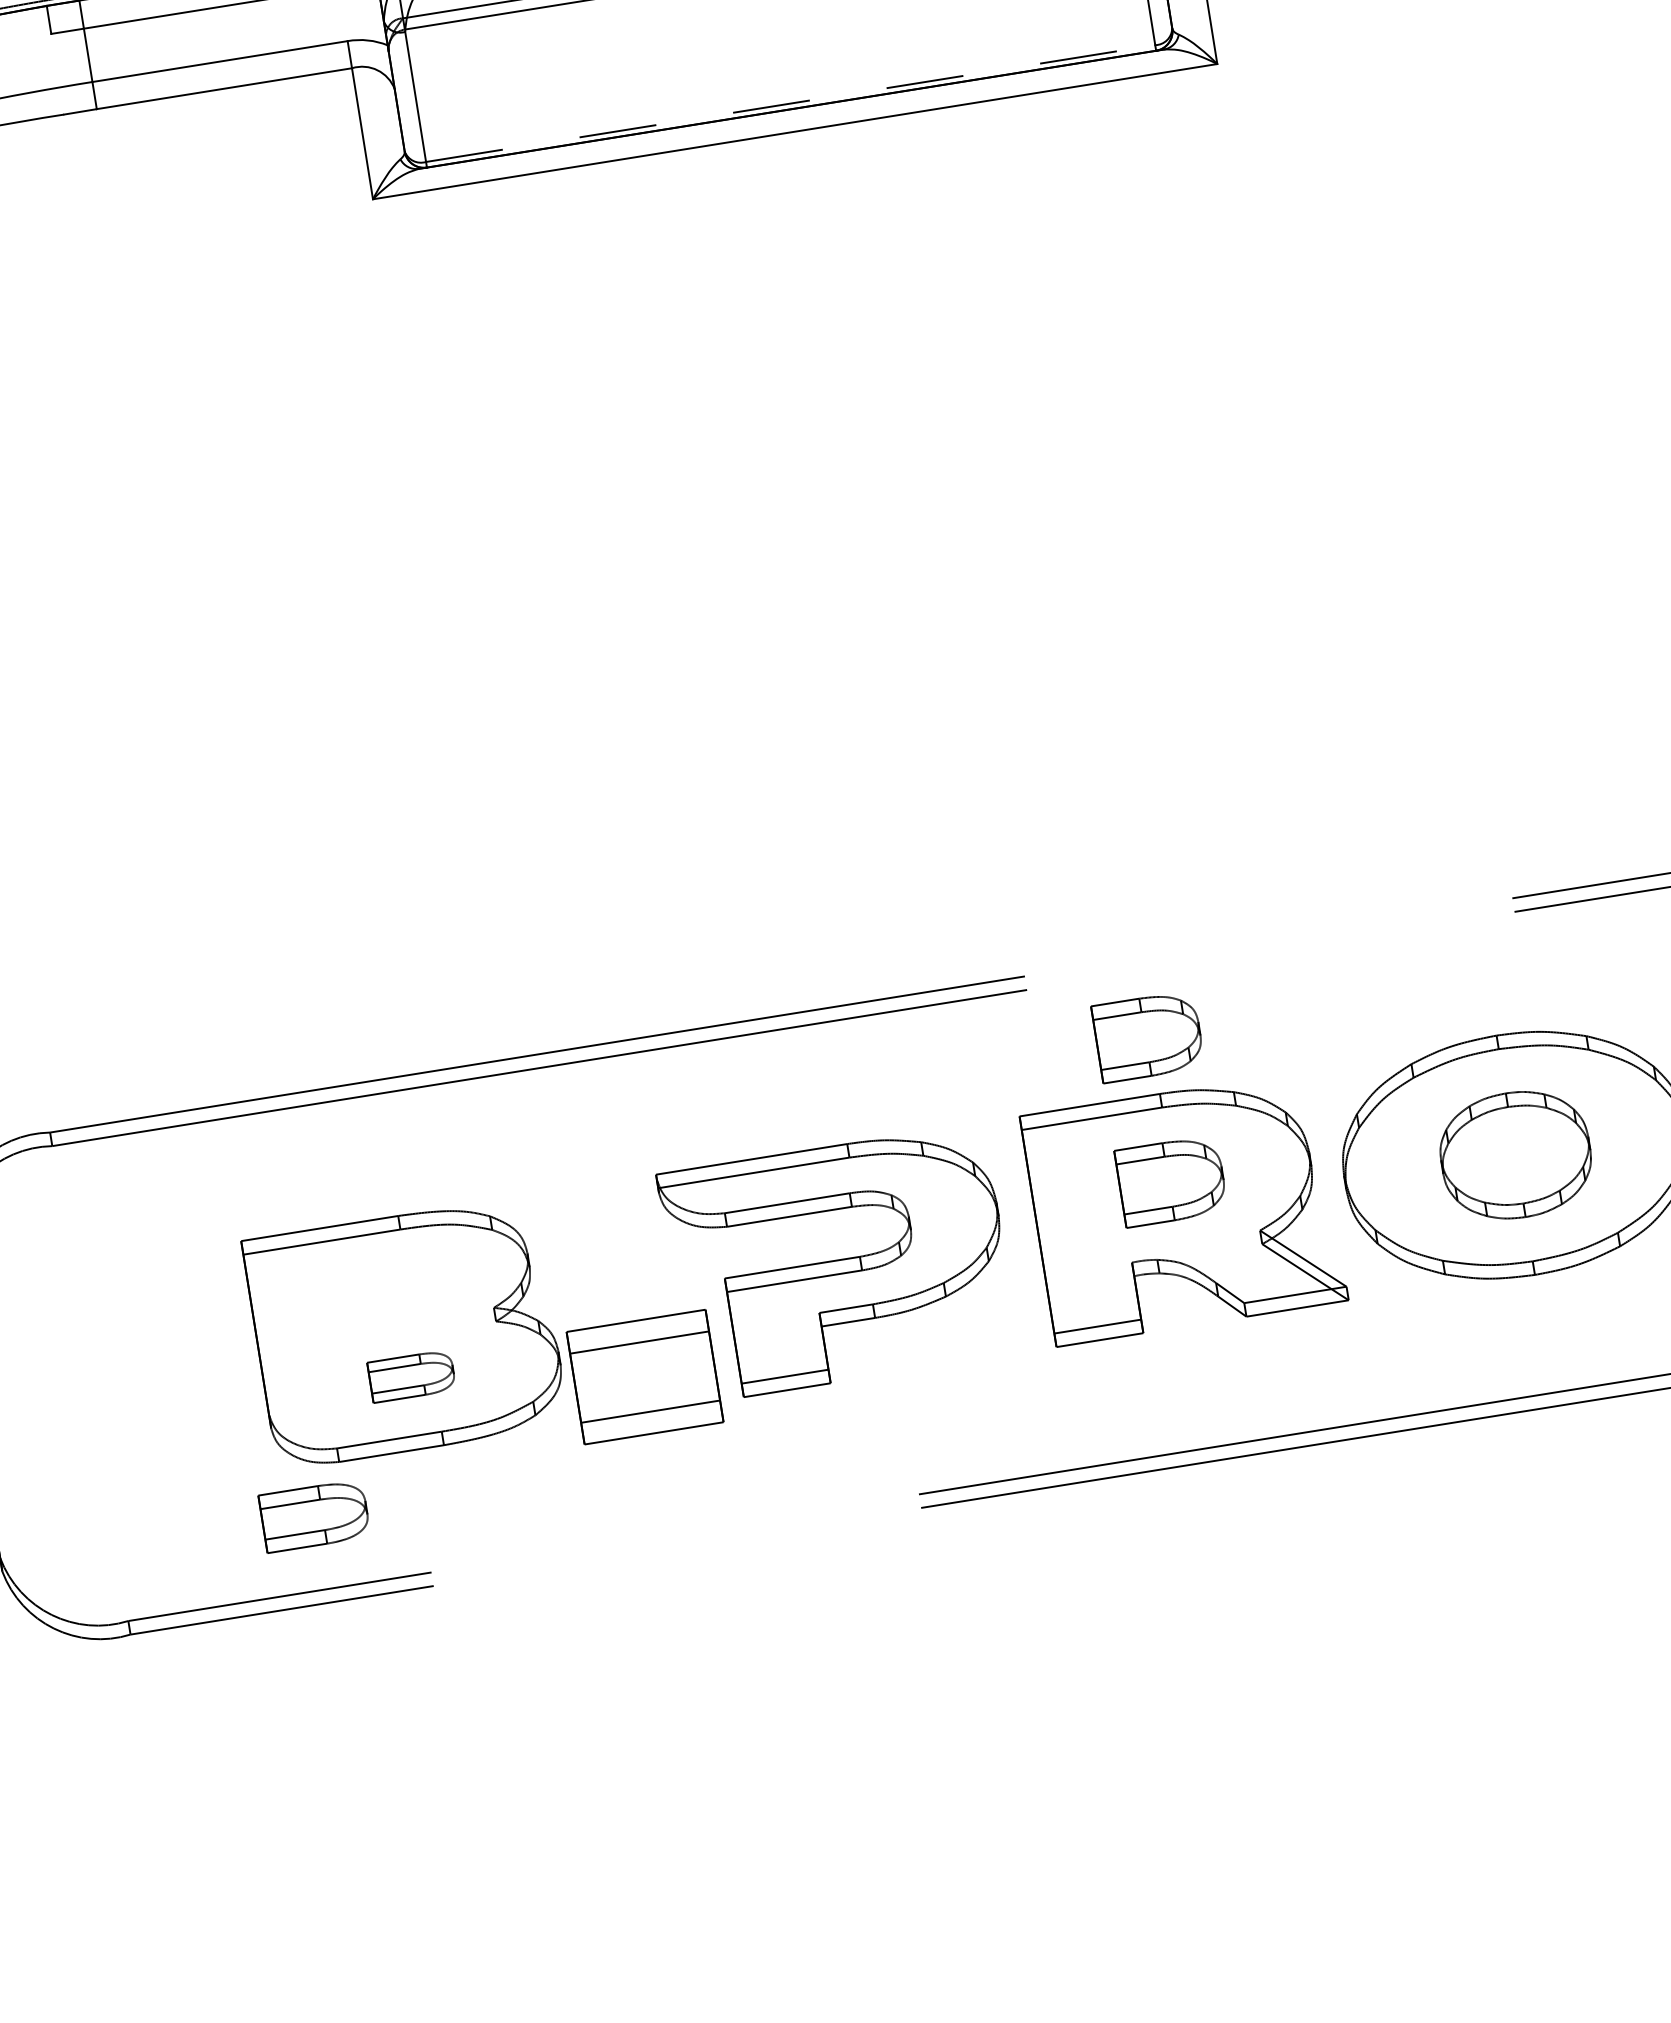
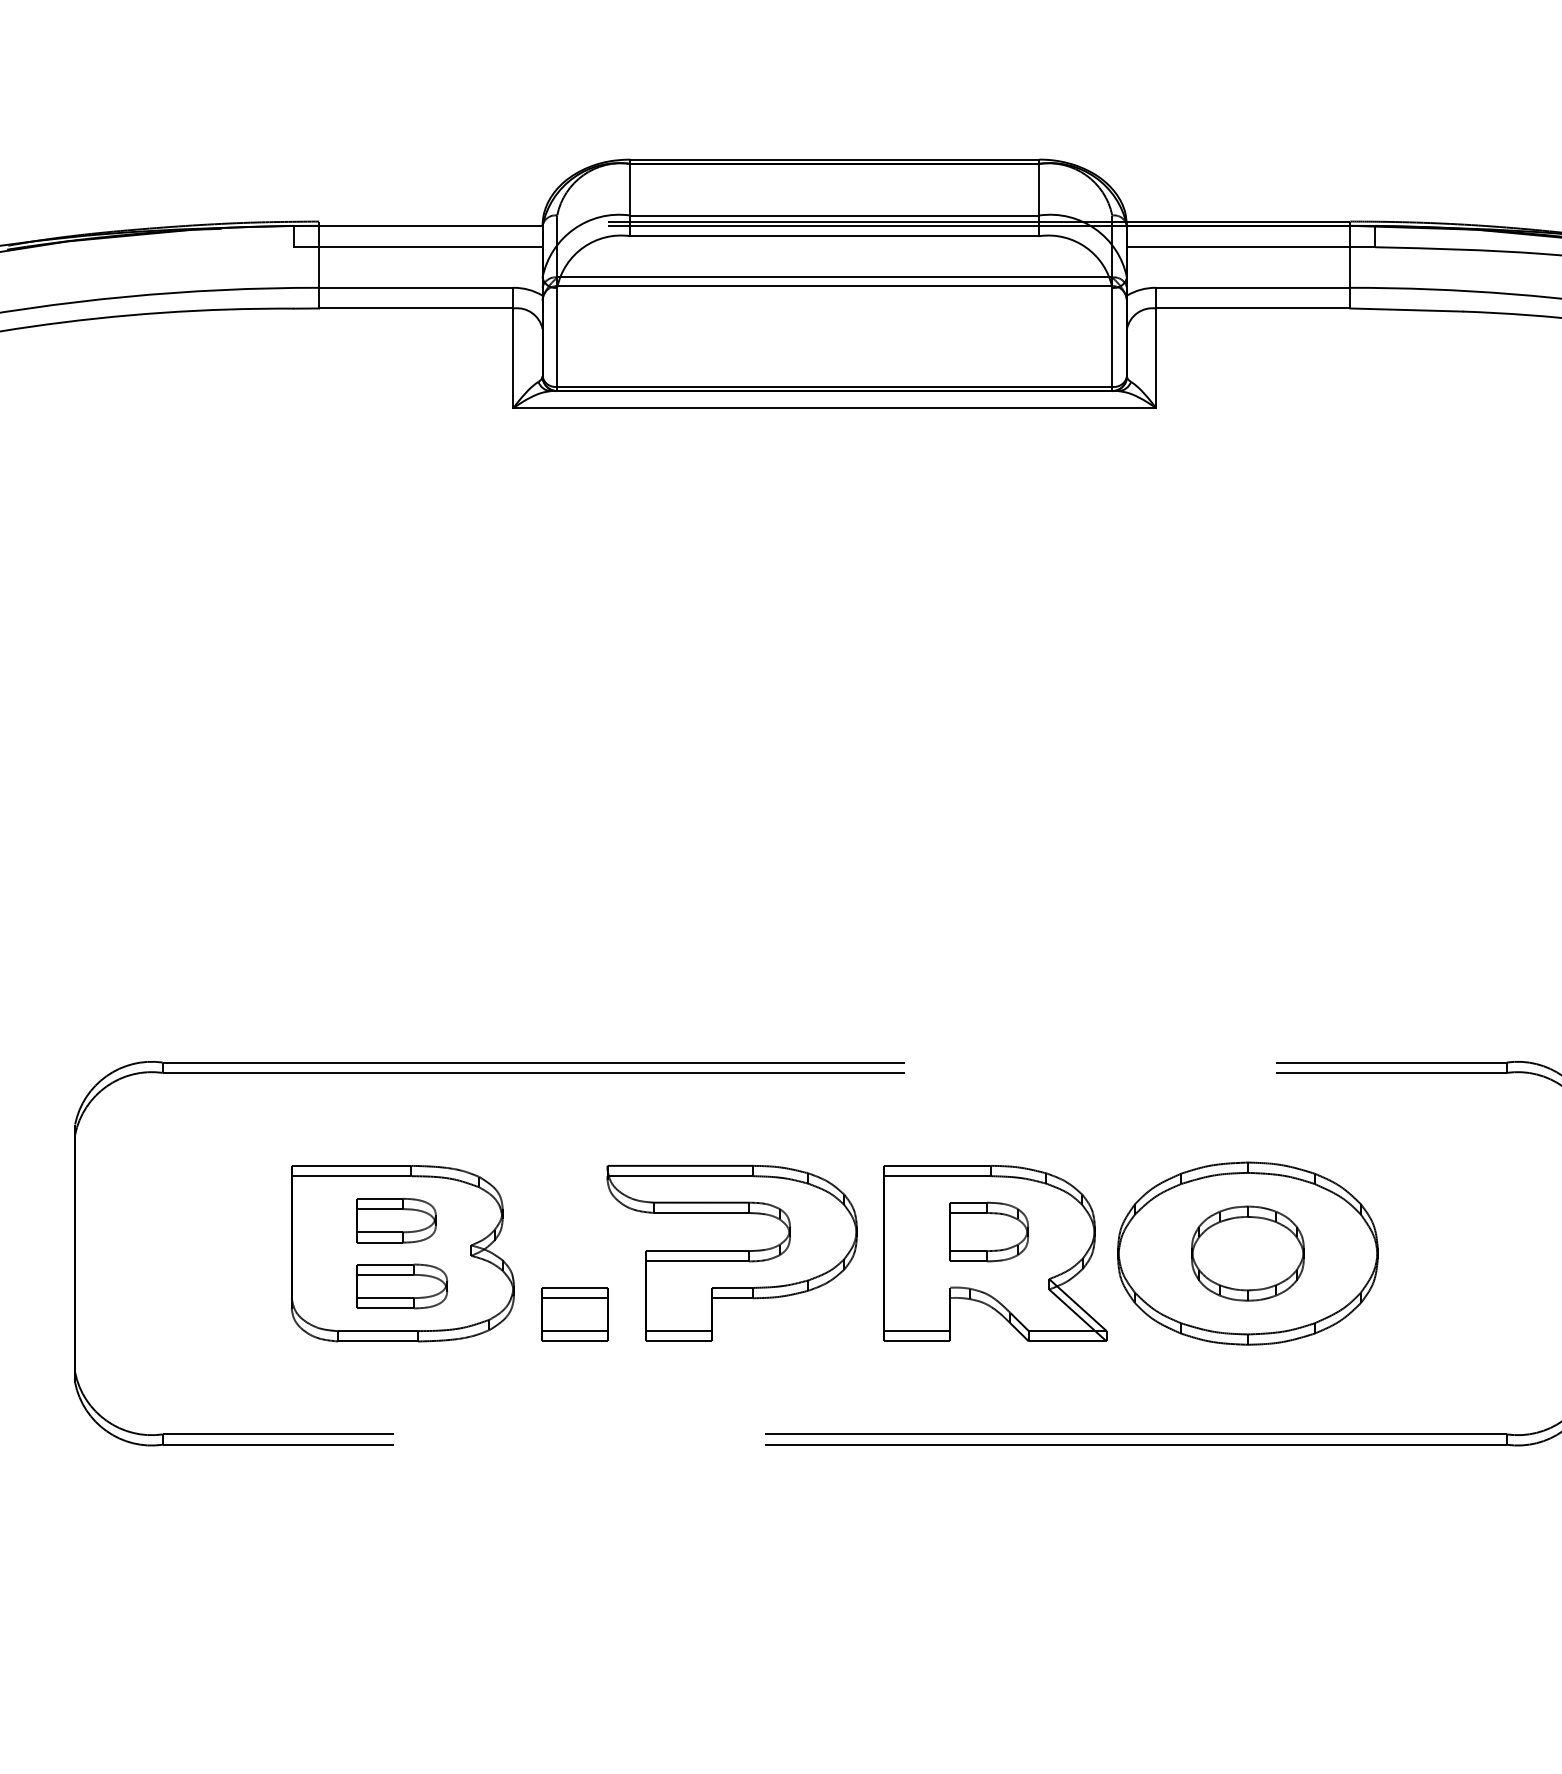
line: (790, 103) -> (834, 386), dashed -> solid
part: (1148, 1036) -> (989, 1121), removed
part: (412, 1376) -> (402, 1286), size x1.43
part: (643, 1376) -> (574, 1314), size x0.62
part: (314, 1515) -> (396, 1220), moved

